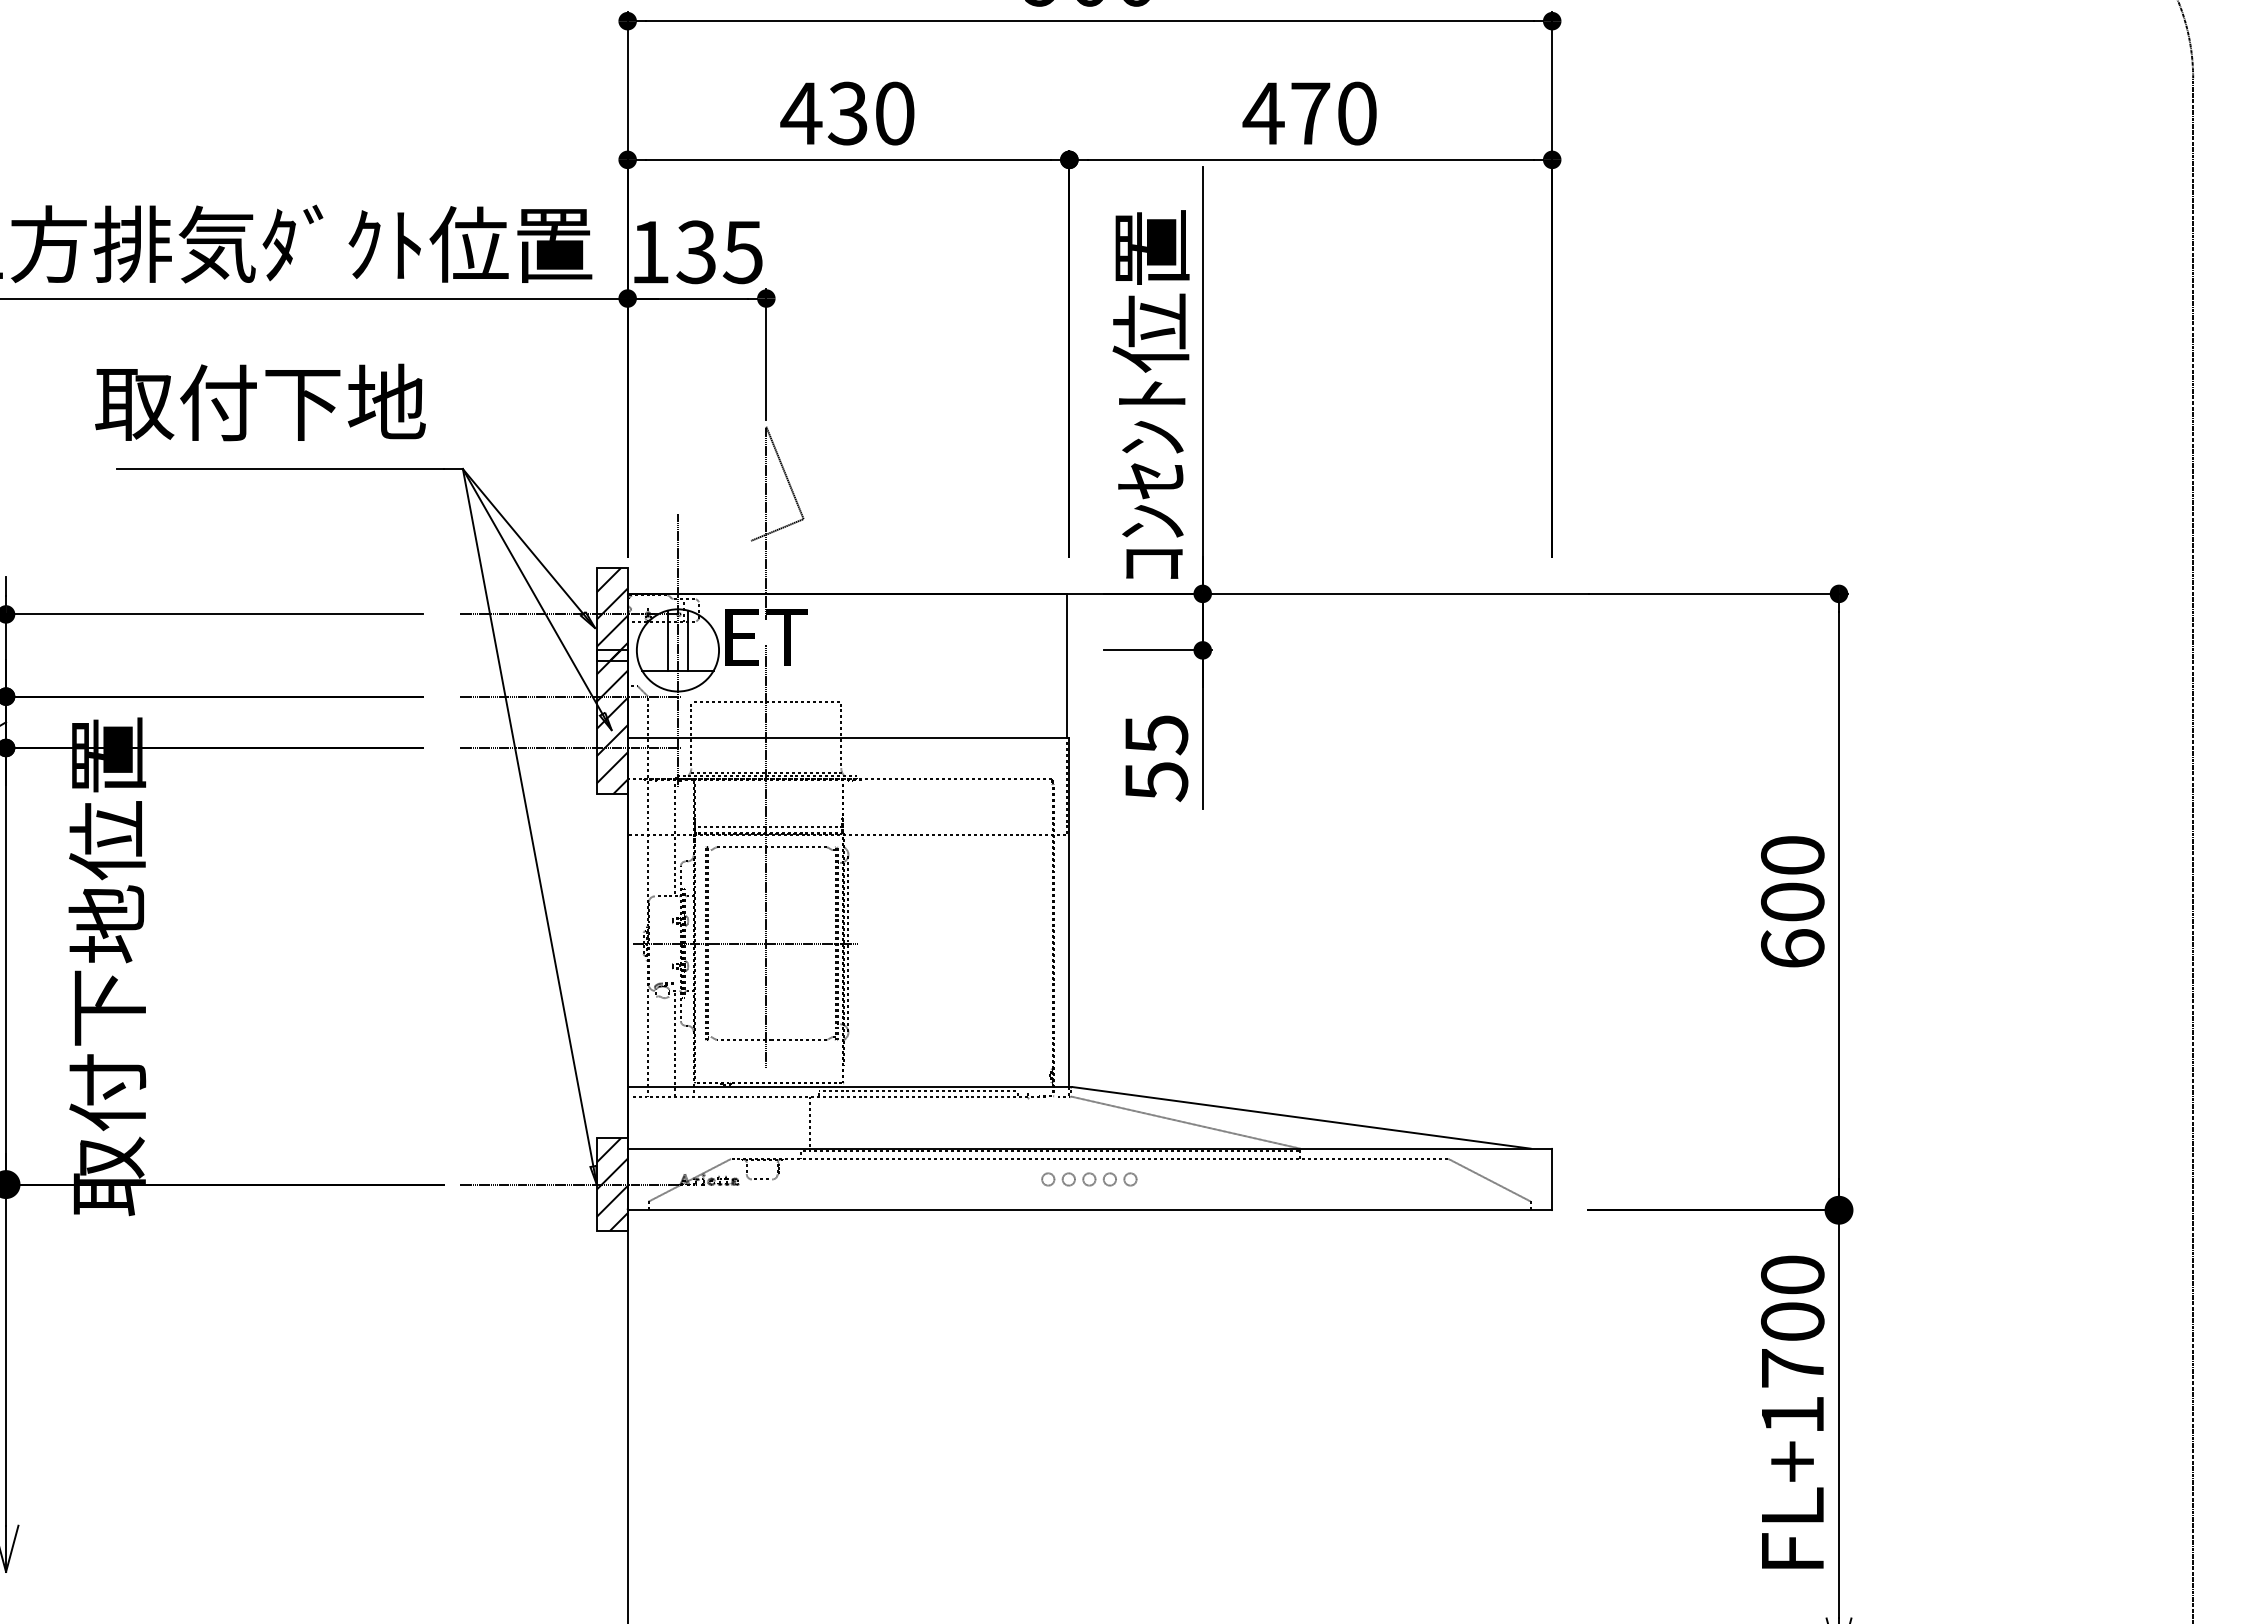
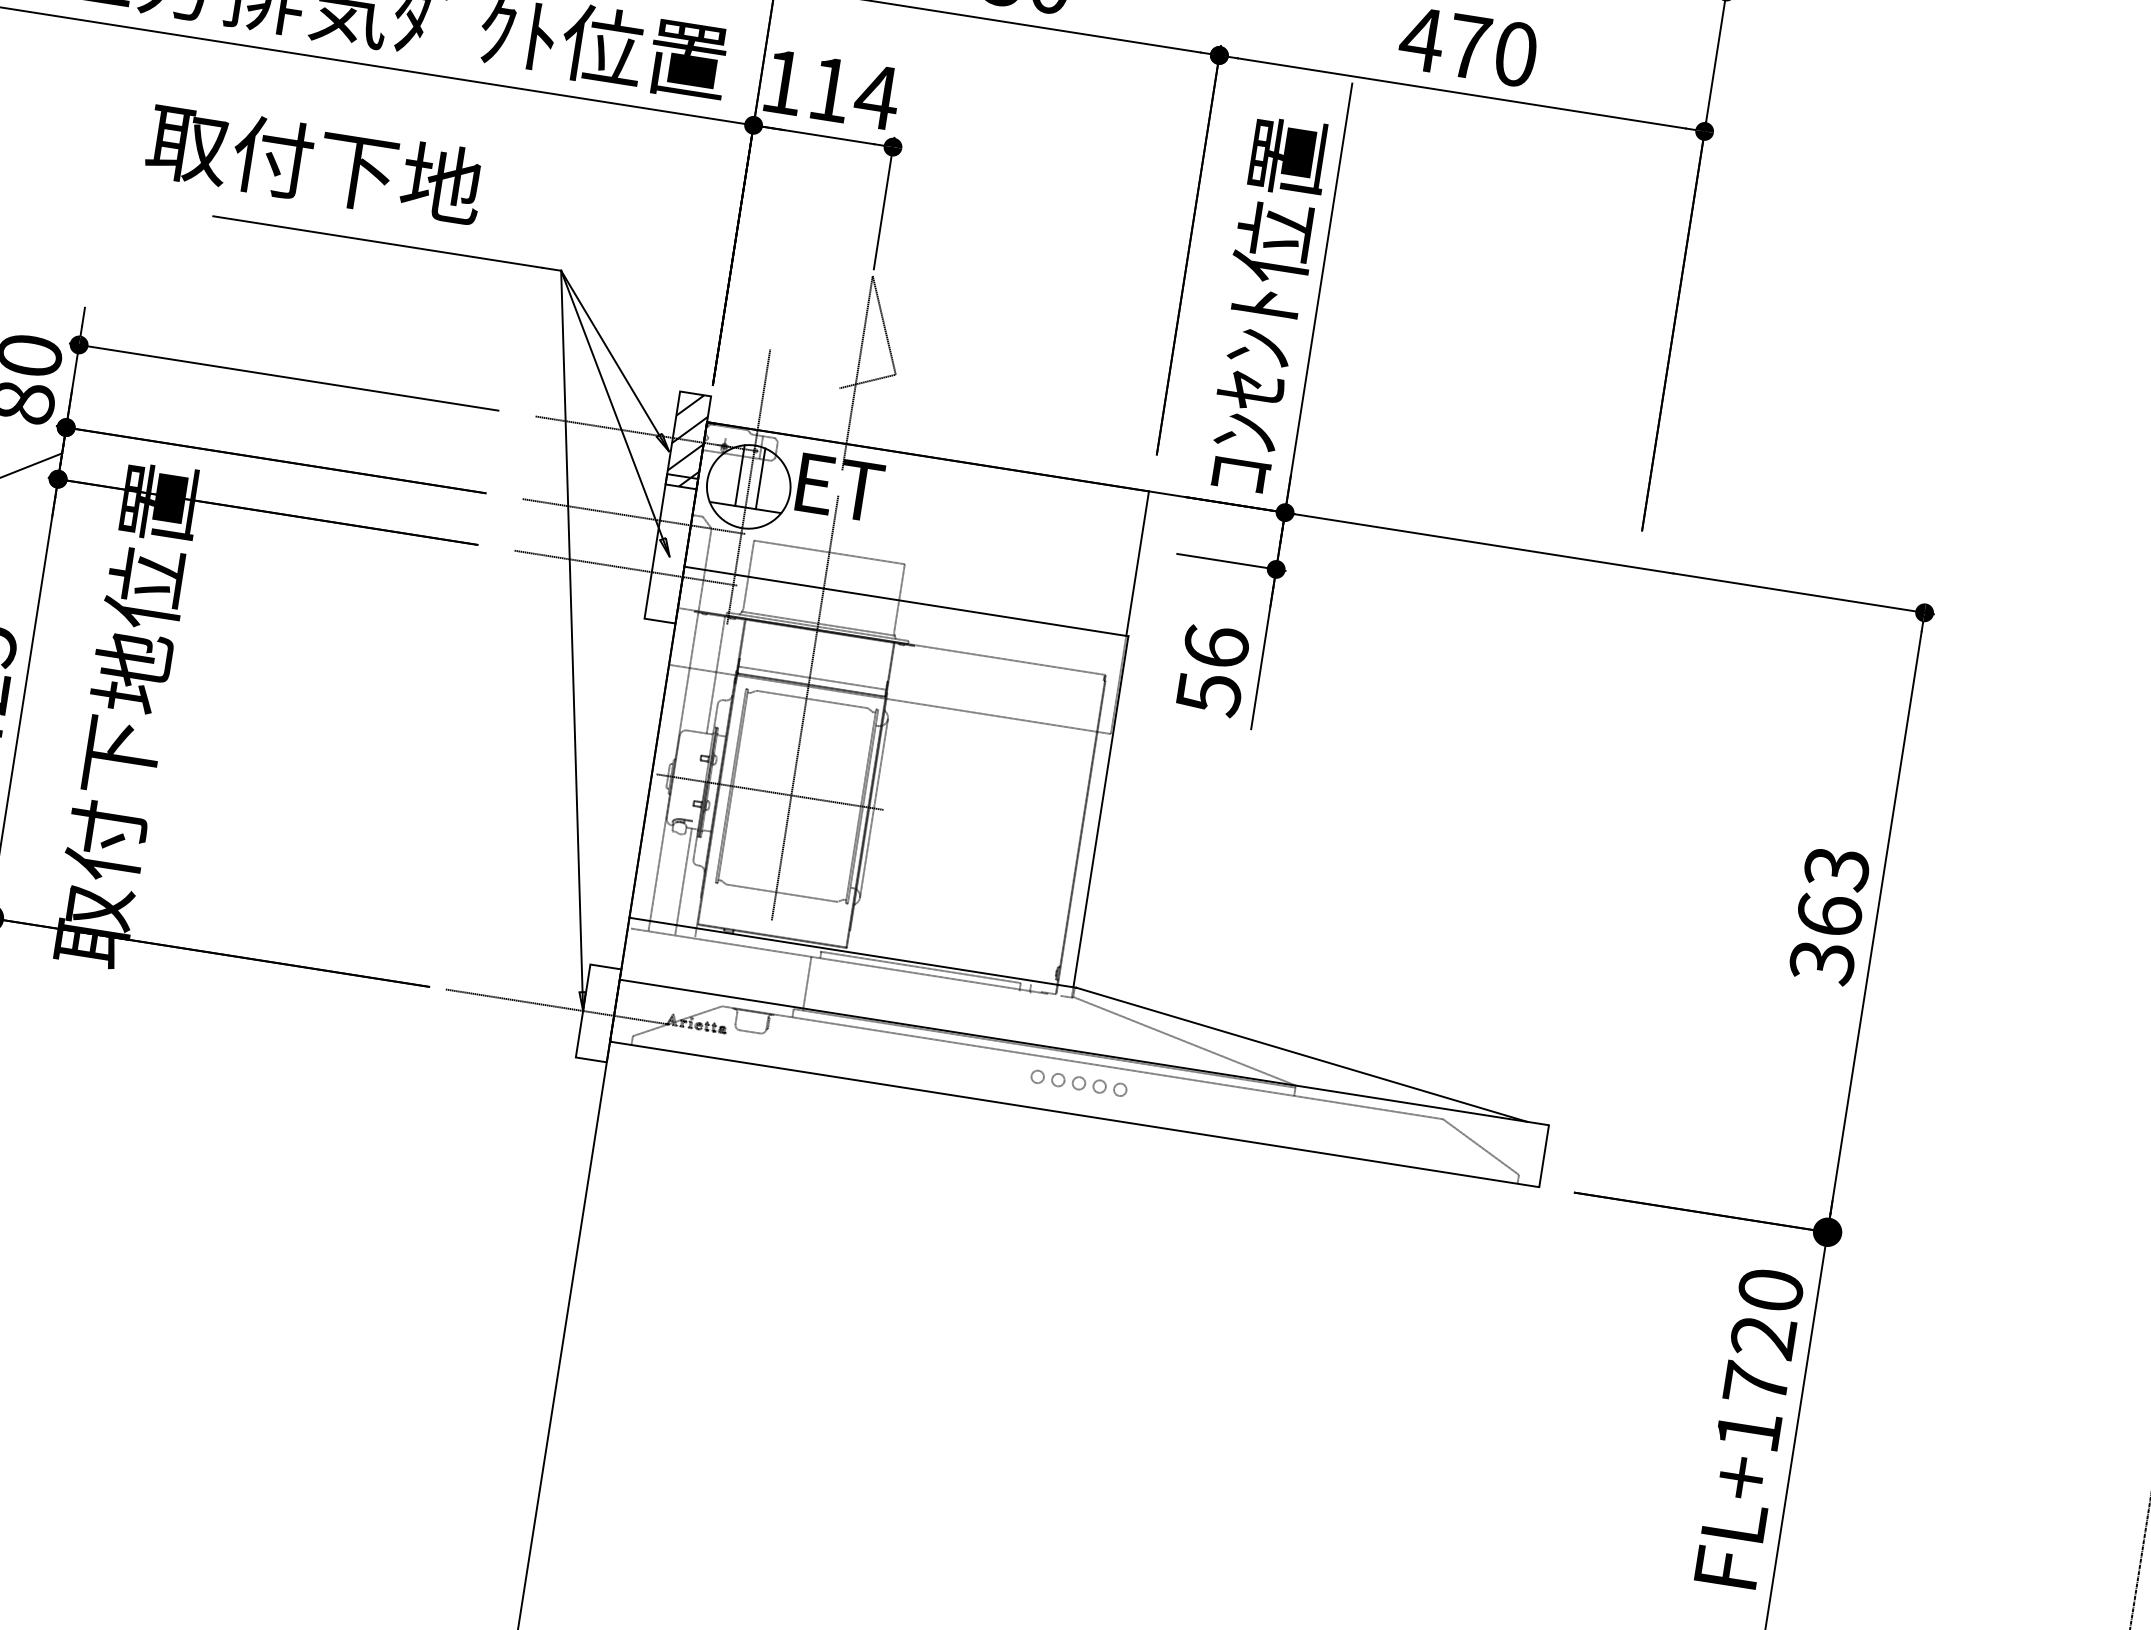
text: (720, 252) -> (854, 93), 135 -> 114
text: (260, 402) -> (314, 163), moved
hatch: (611, 722) -> (670, 548), removed
text: (1156, 734) -> (1216, 646), 55 -> 56
text: (1792, 902) -> (1829, 915), 600 -> 363
hatch: (611, 1184) -> (597, 1013), removed
text: (1792, 1321) -> (1763, 1336), FL+1700 -> FL+1720

